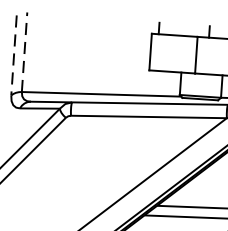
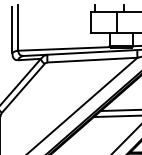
line: (24, 51) -> (18, 27), dashed -> solid
line: (14, 56) -> (12, 30), dashed -> solid

